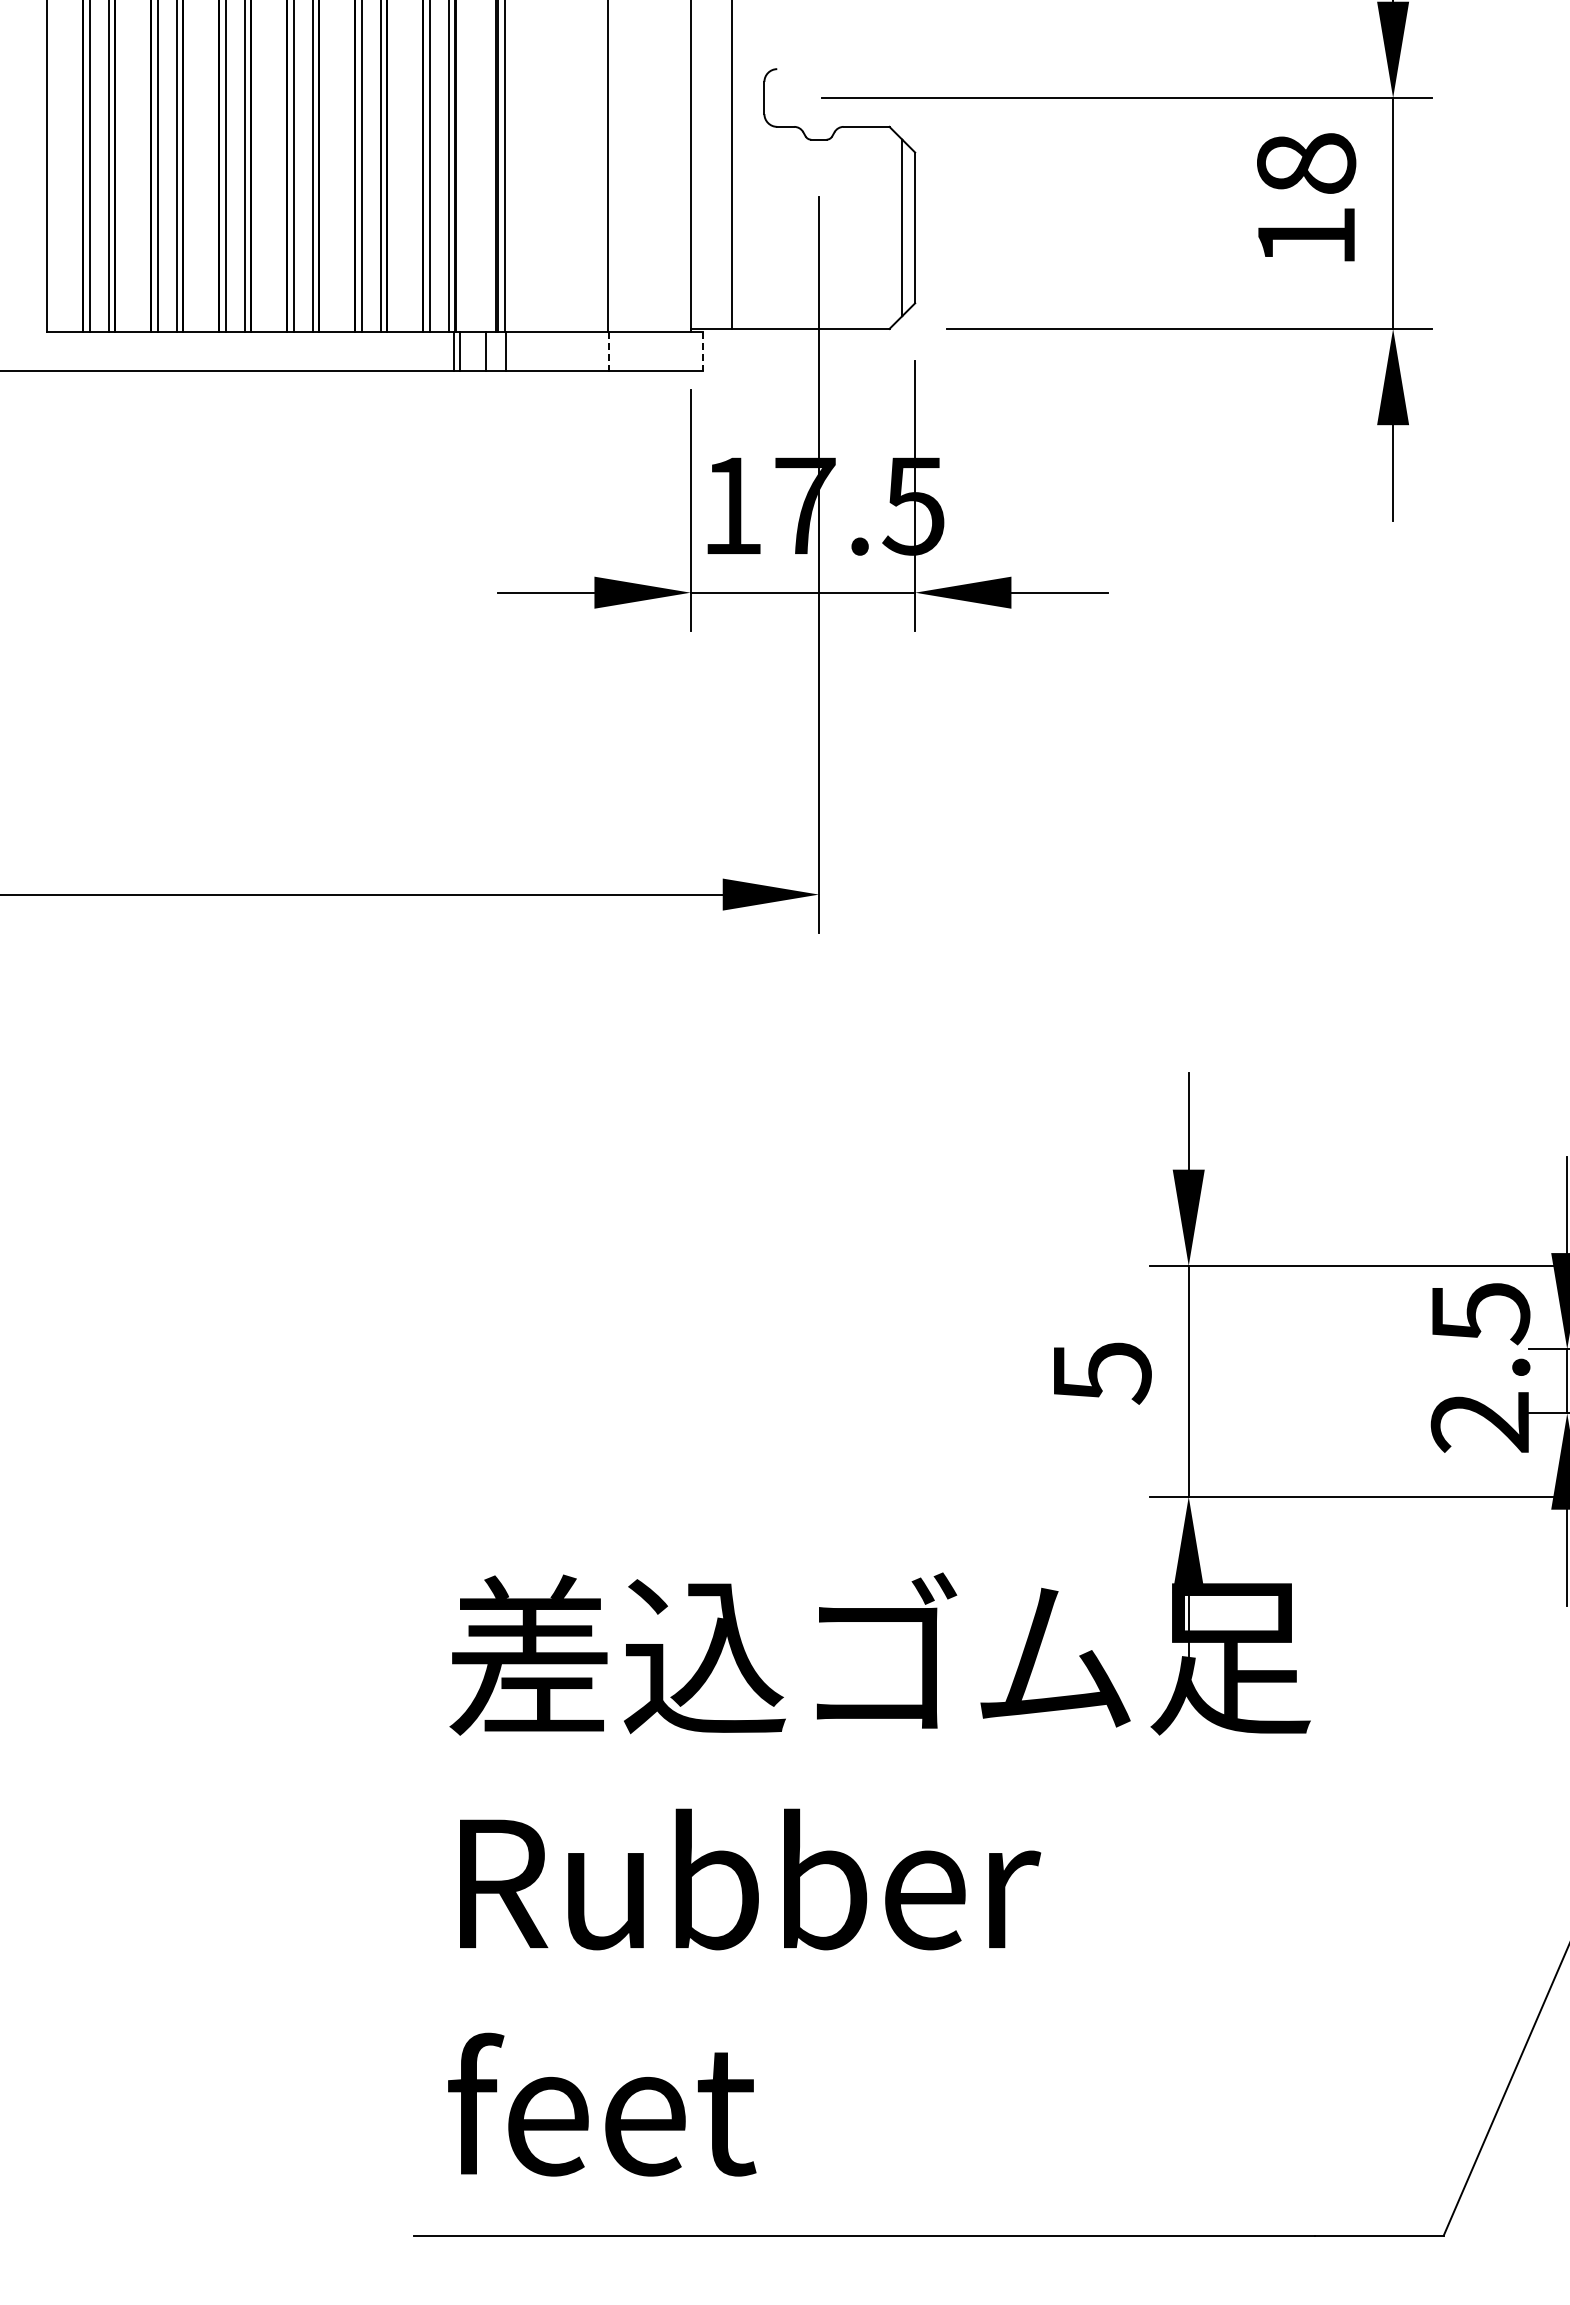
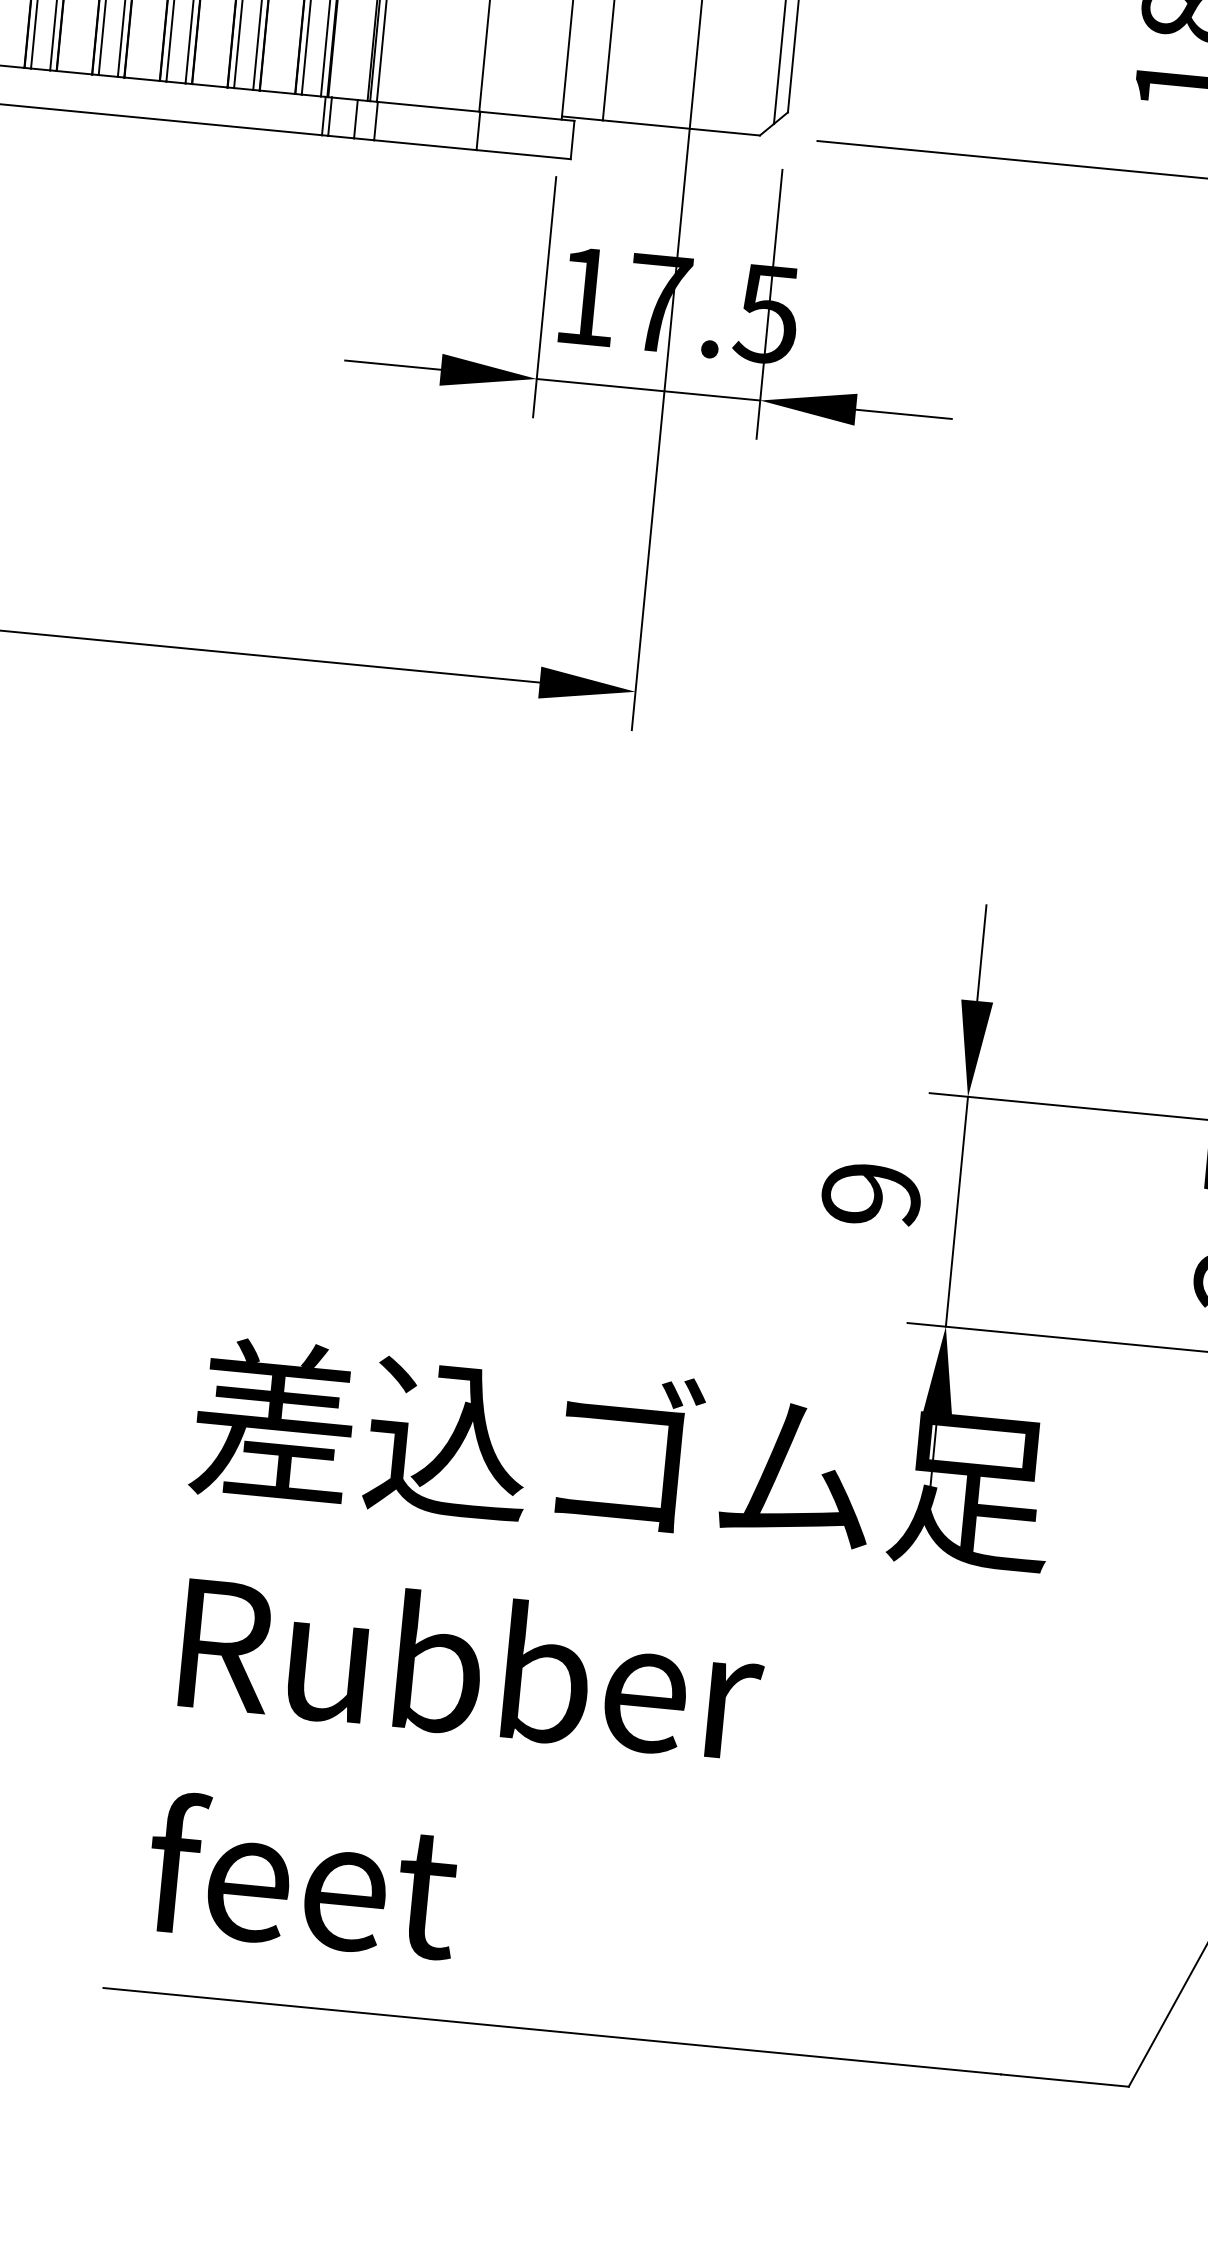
line: (608, 351) -> (478, 131), dashed -> solid
line: (703, 351) -> (572, 140), dashed -> solid
text: (1101, 1373) -> (870, 1195), 5 -> 9

